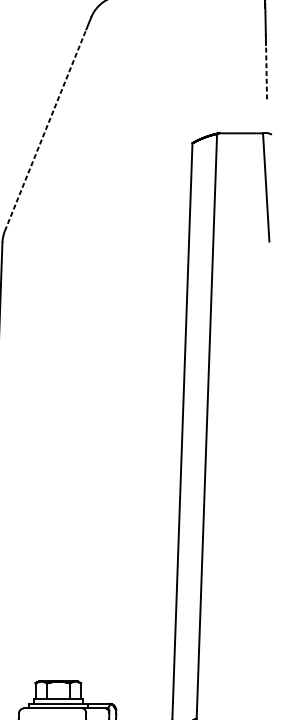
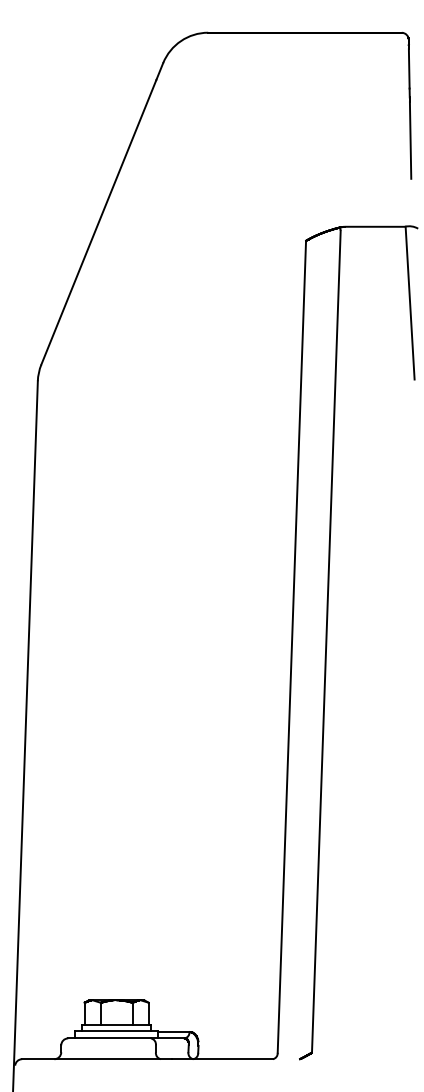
line: (266, 72) -> (410, 140), dashed -> solid
line: (46, 129) -> (99, 221), dashed -> solid

